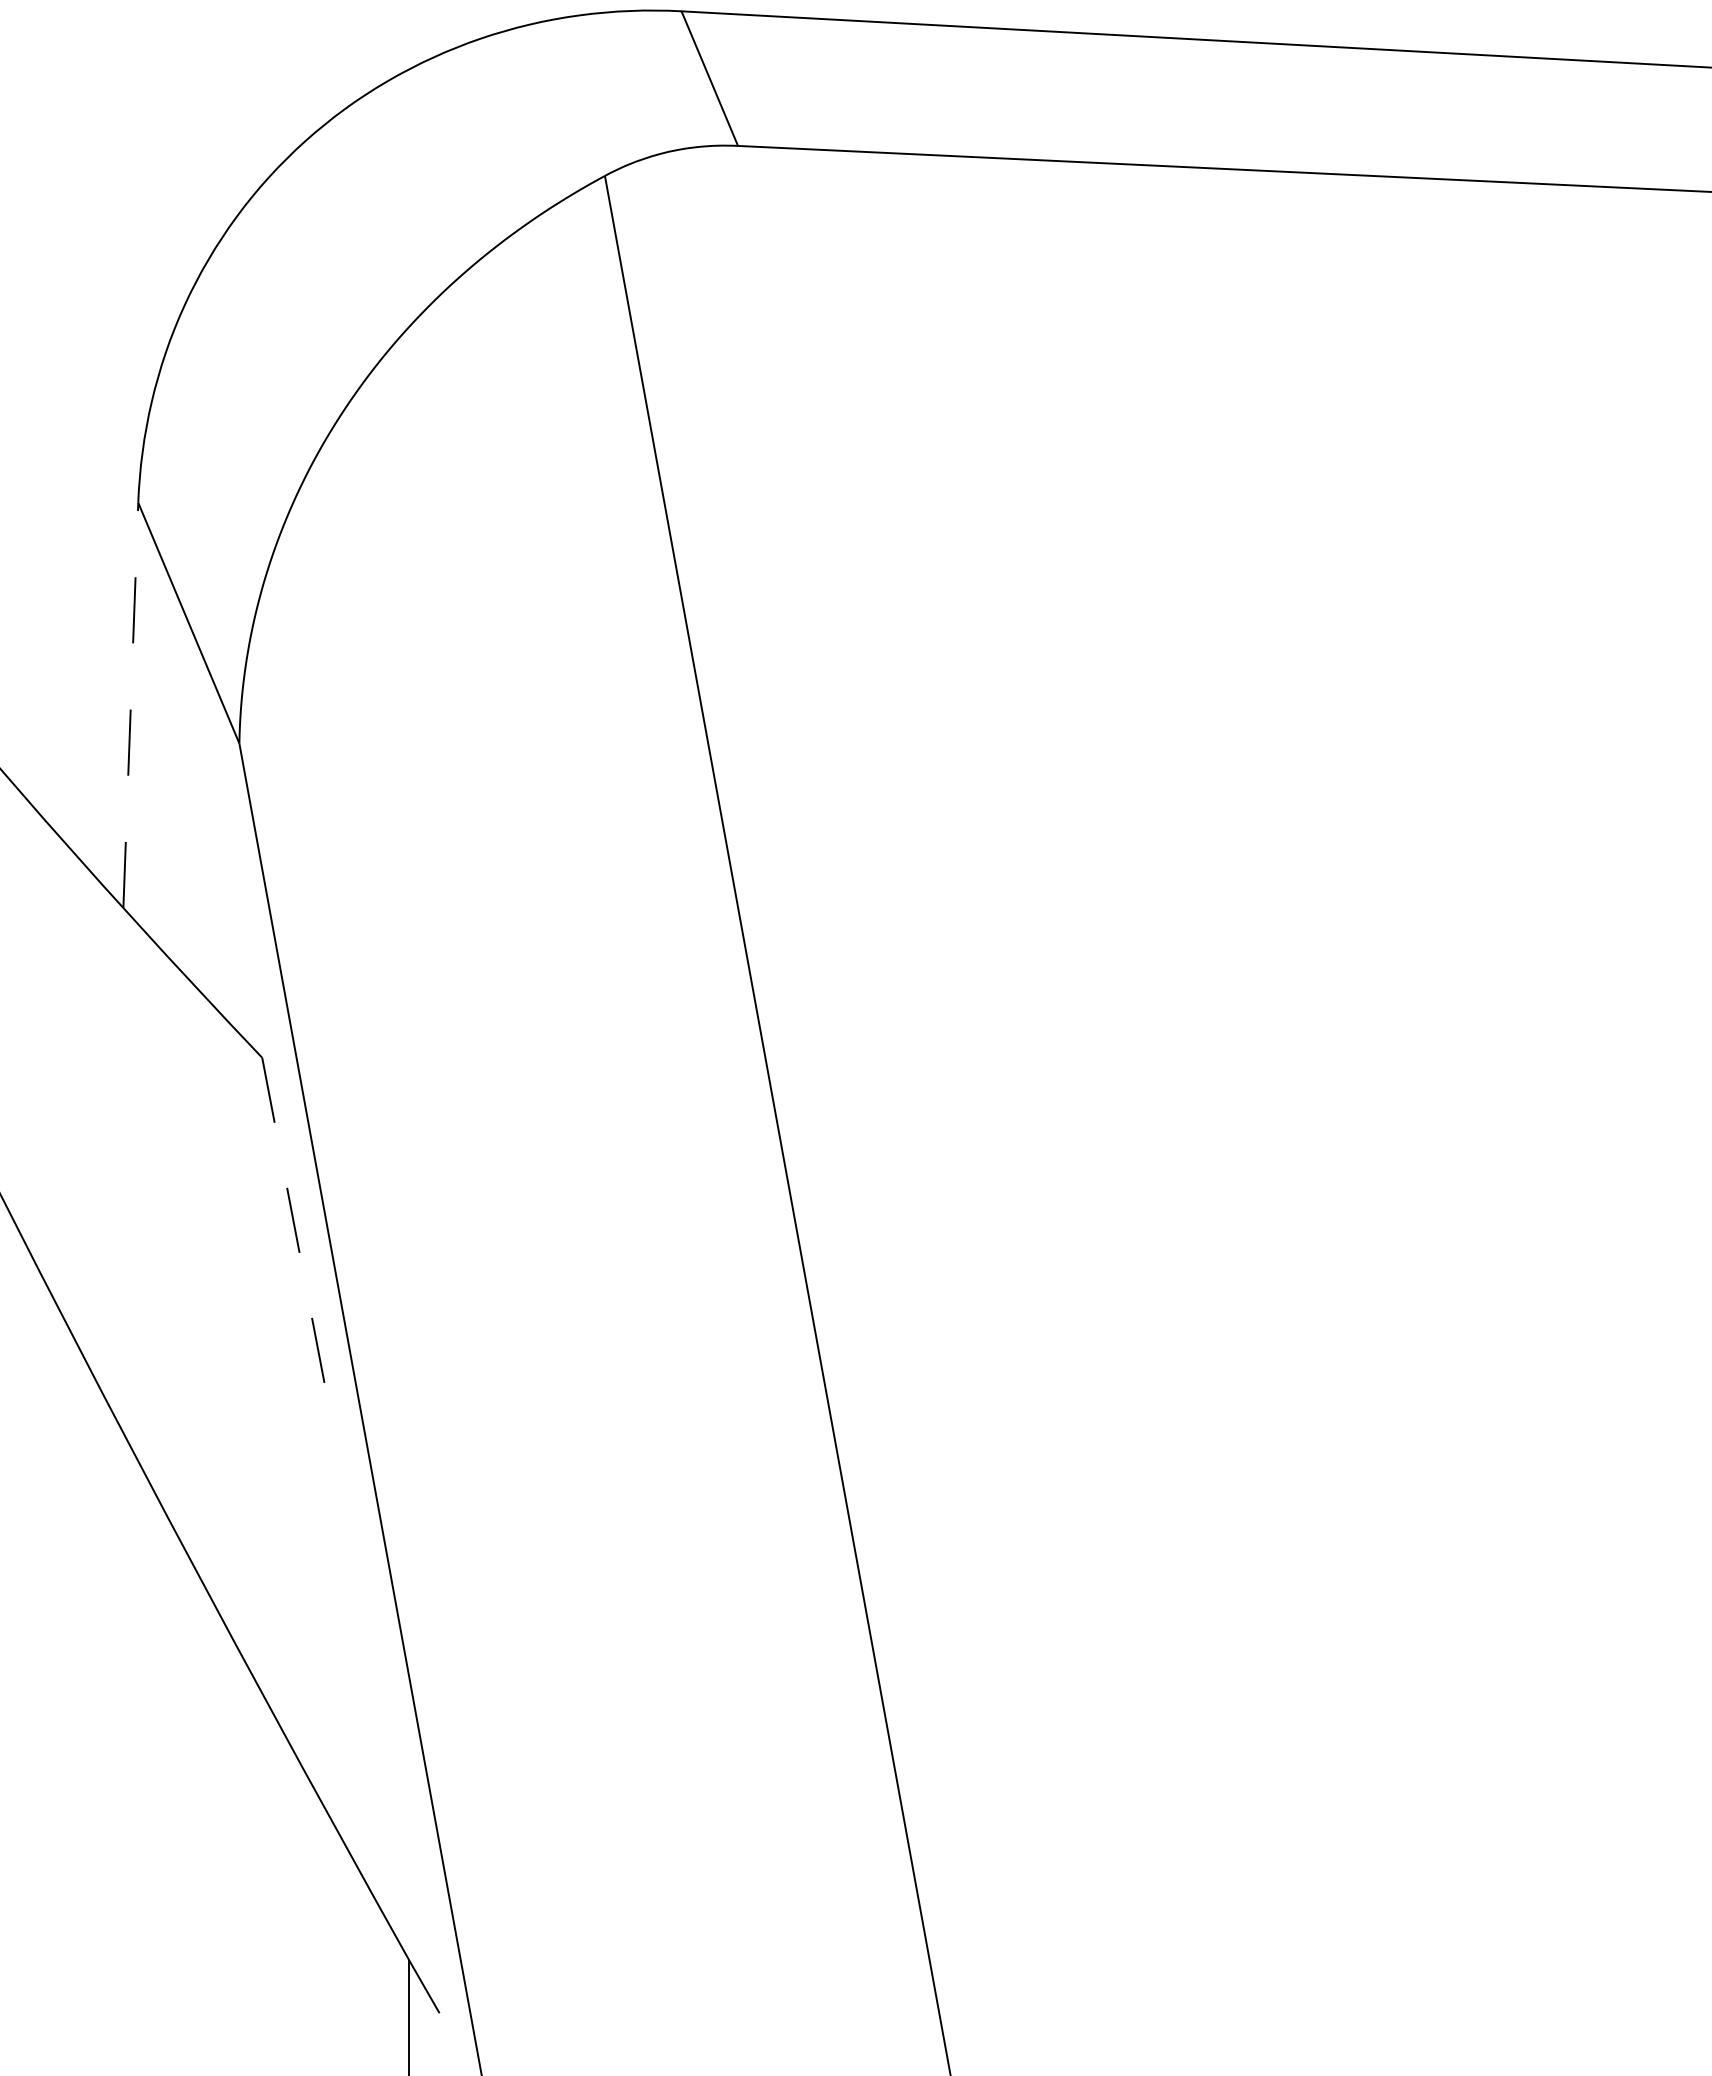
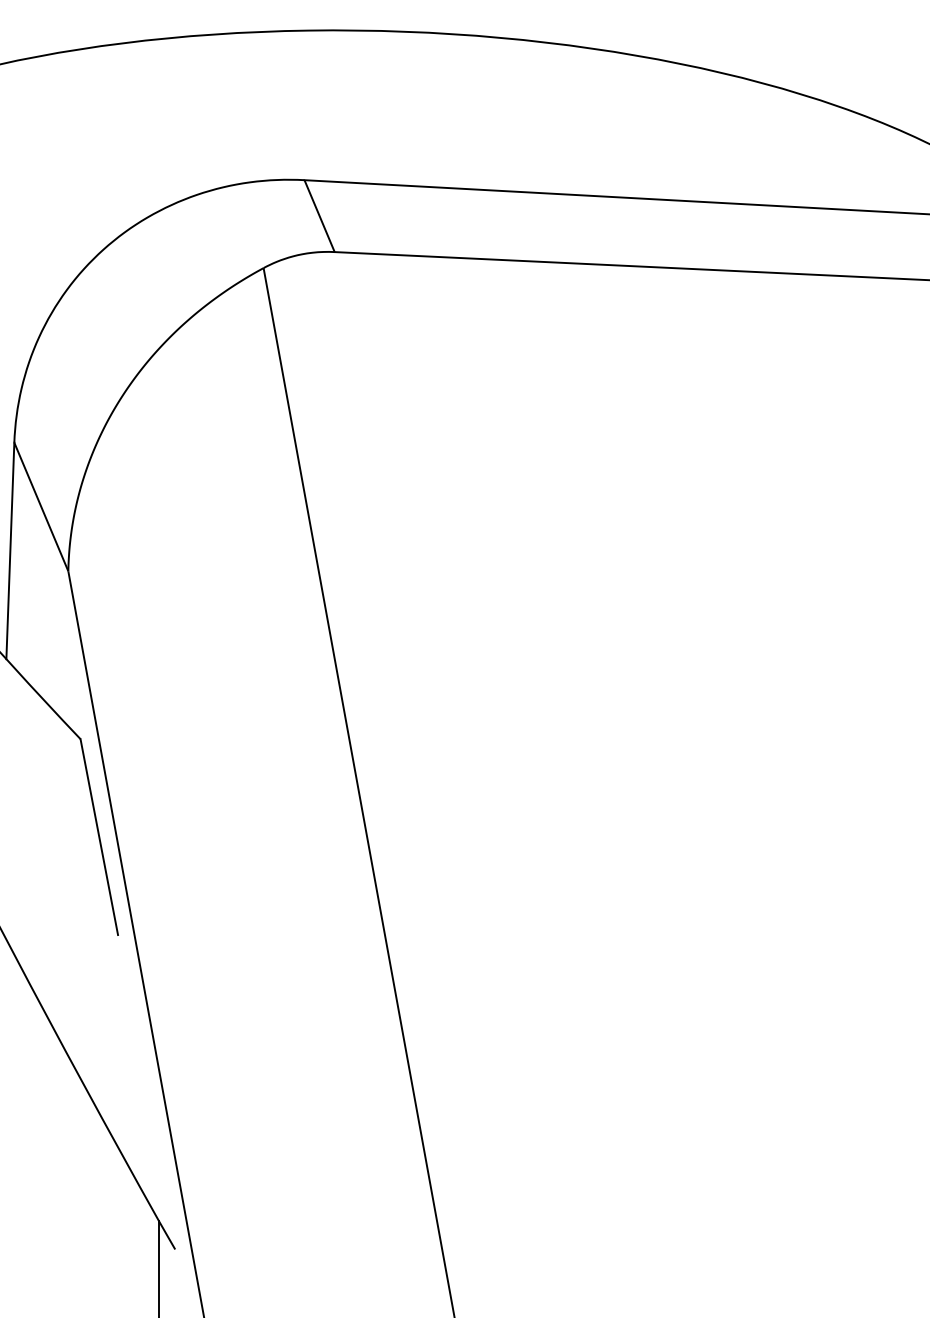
line: (131, 704) -> (10, 550), dashed -> solid
line: (297, 1241) -> (99, 837), dashed -> solid

